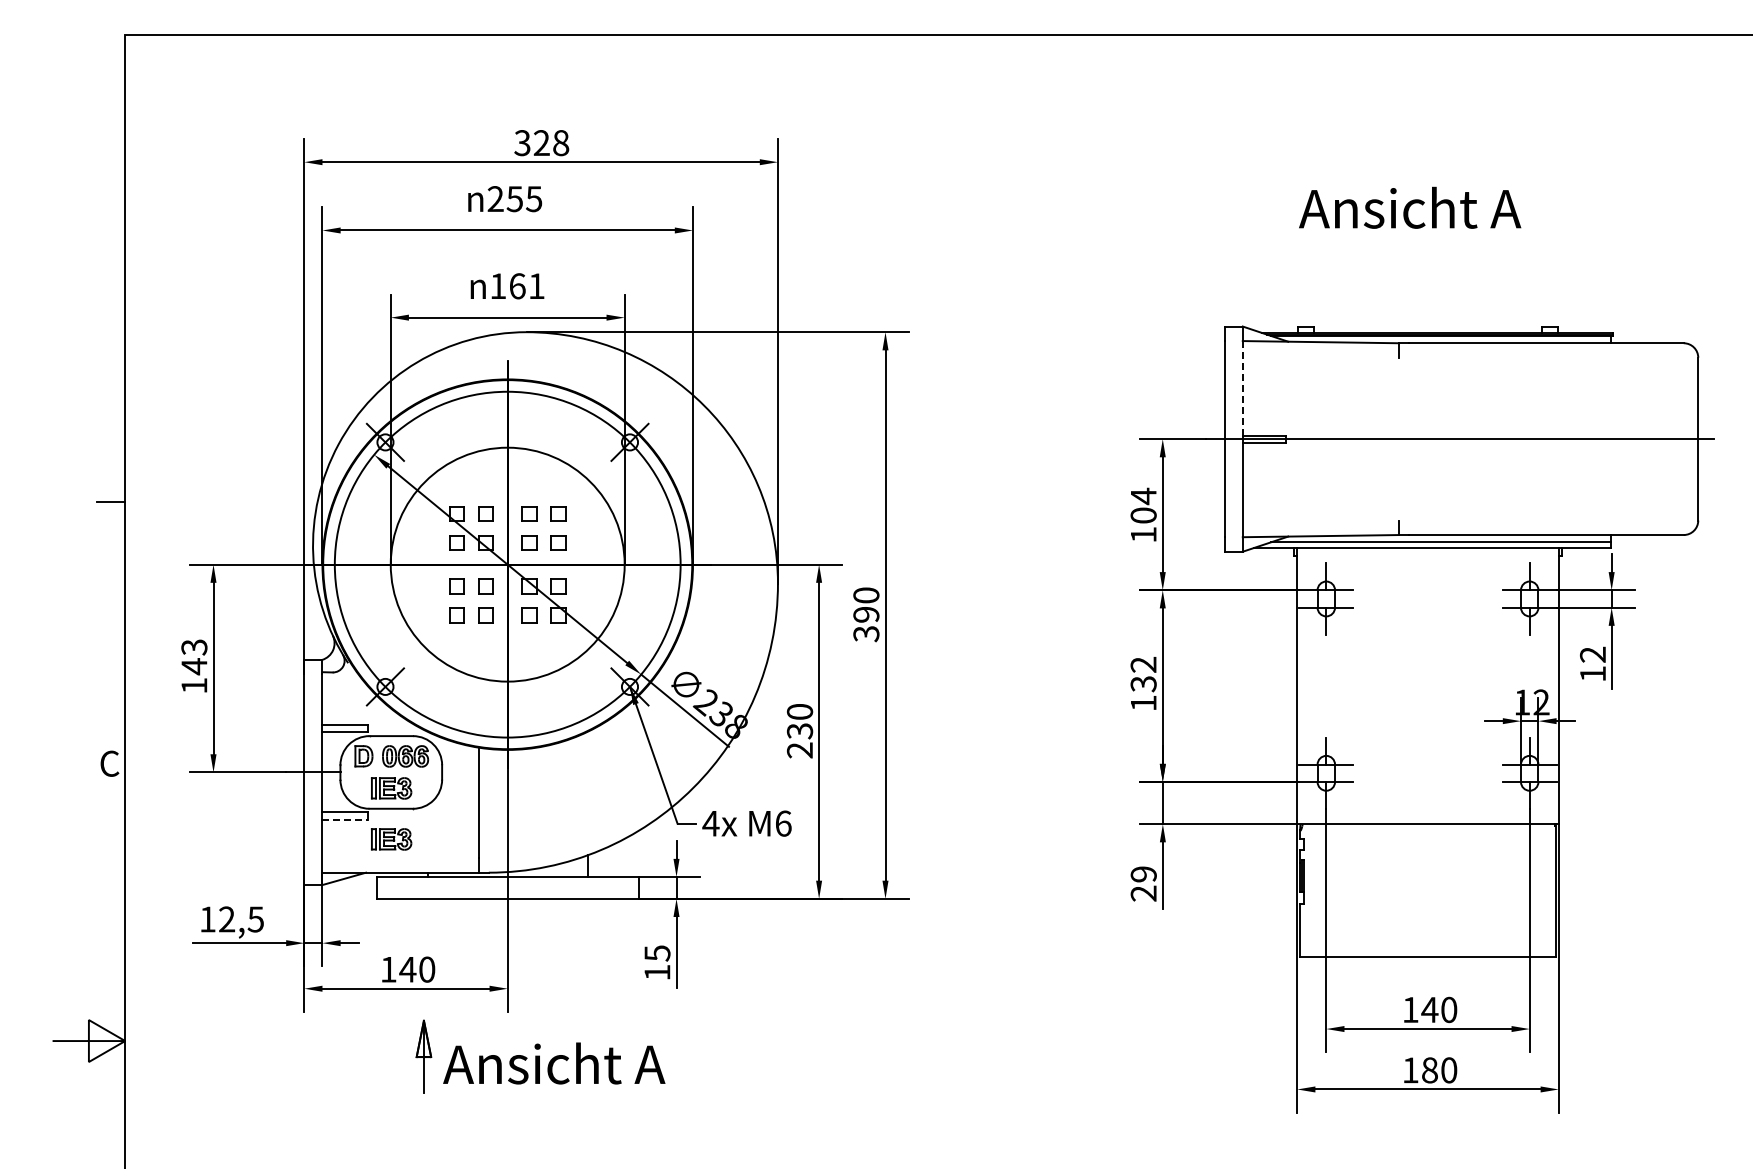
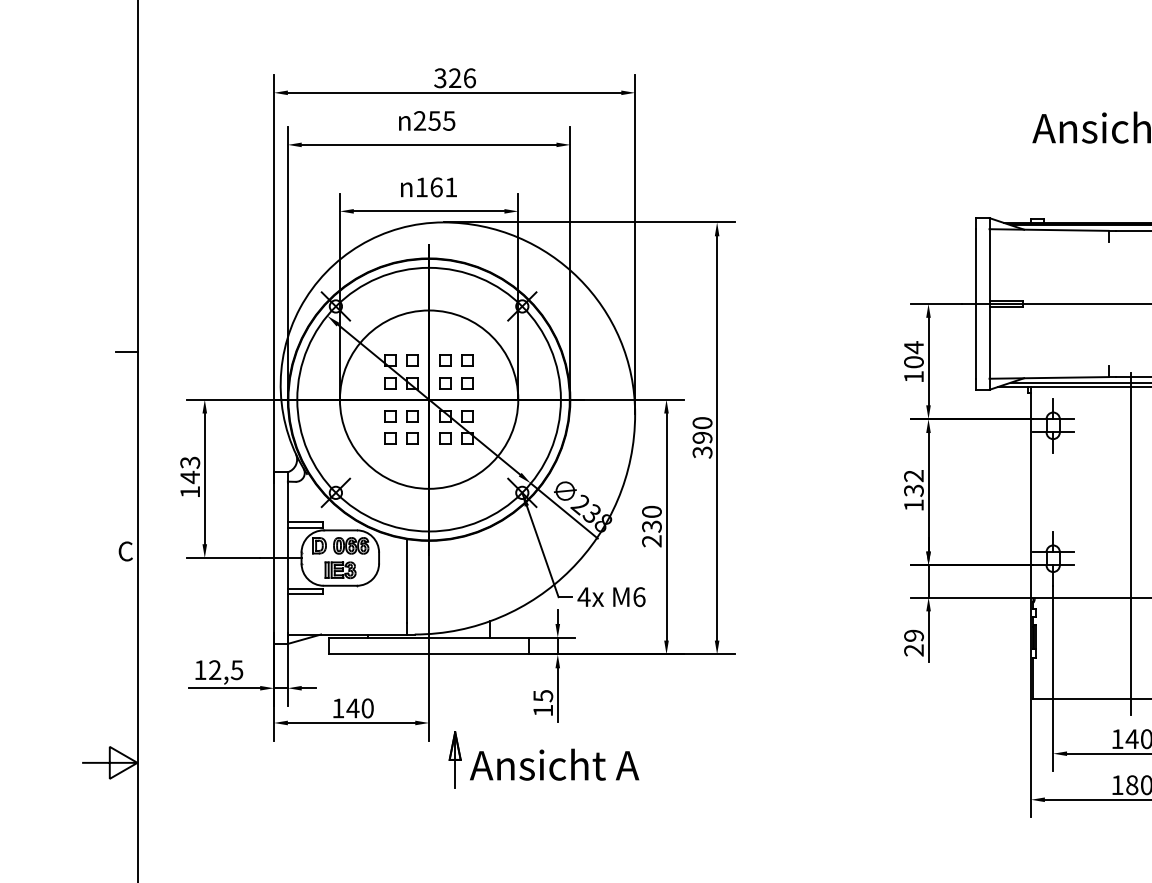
text: (561, 143) -> (470, 78), 328 -> 326
line: (1242, 387) -> (989, 264), dashed -> solid
line: (1428, 753) -> (1131, 543), added
line: (345, 819) -> (305, 593), dashed -> solid
part: (391, 839) -> (340, 609), removed
part: (540, 1056) -> (544, 759), moved

